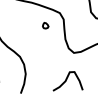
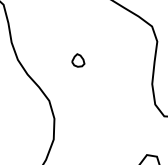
part: (45, 25) -> (78, 60), moved

